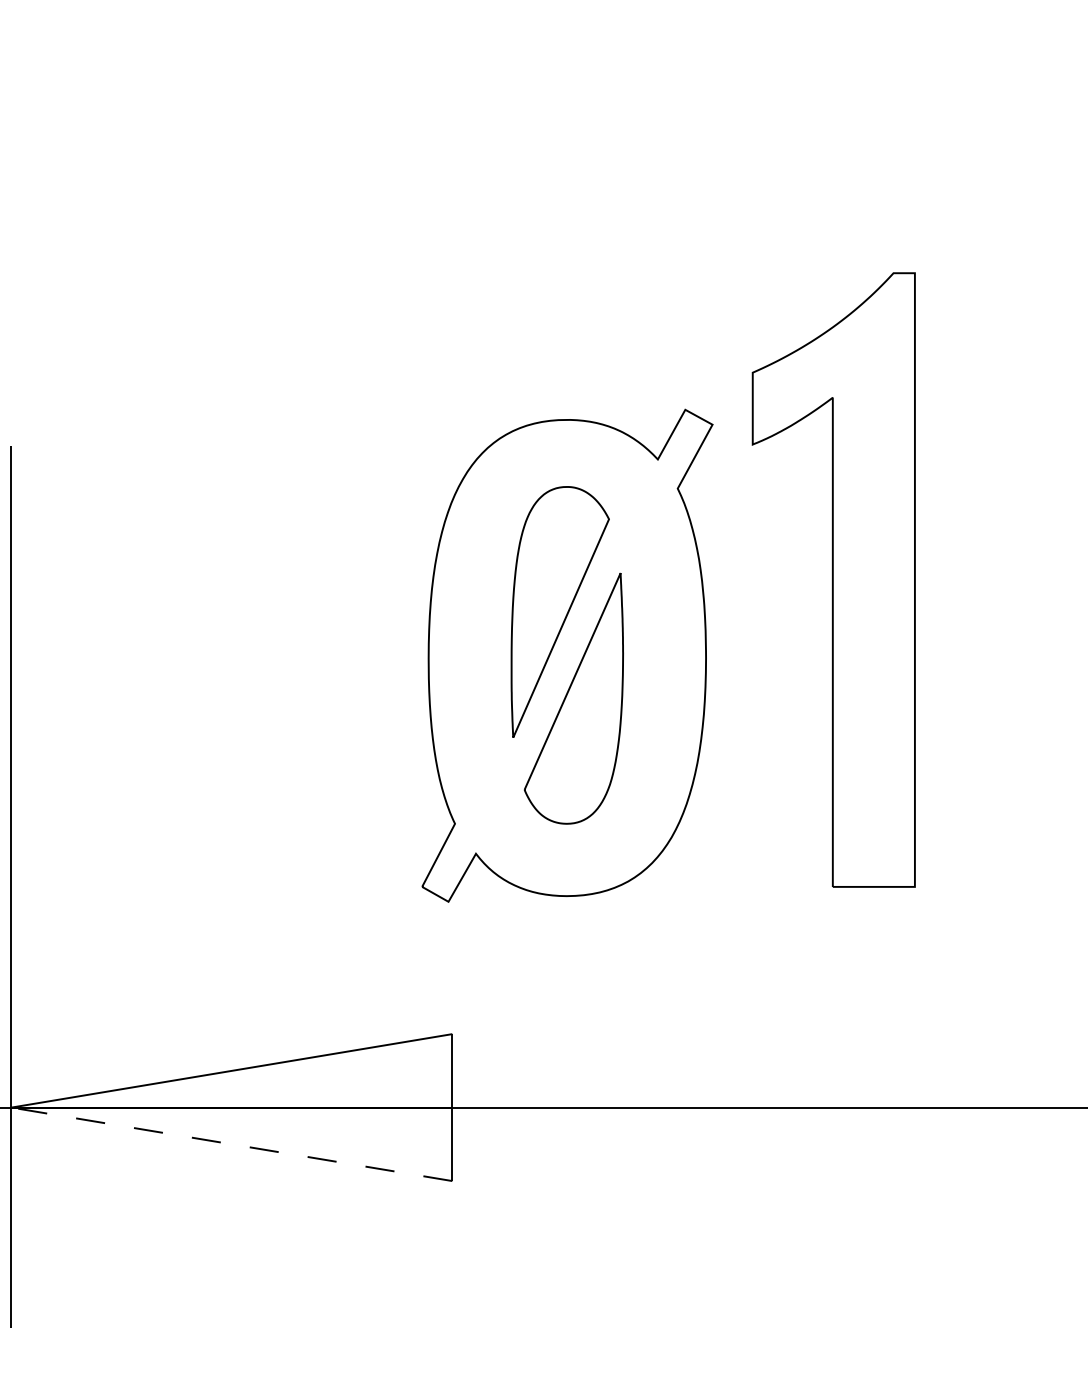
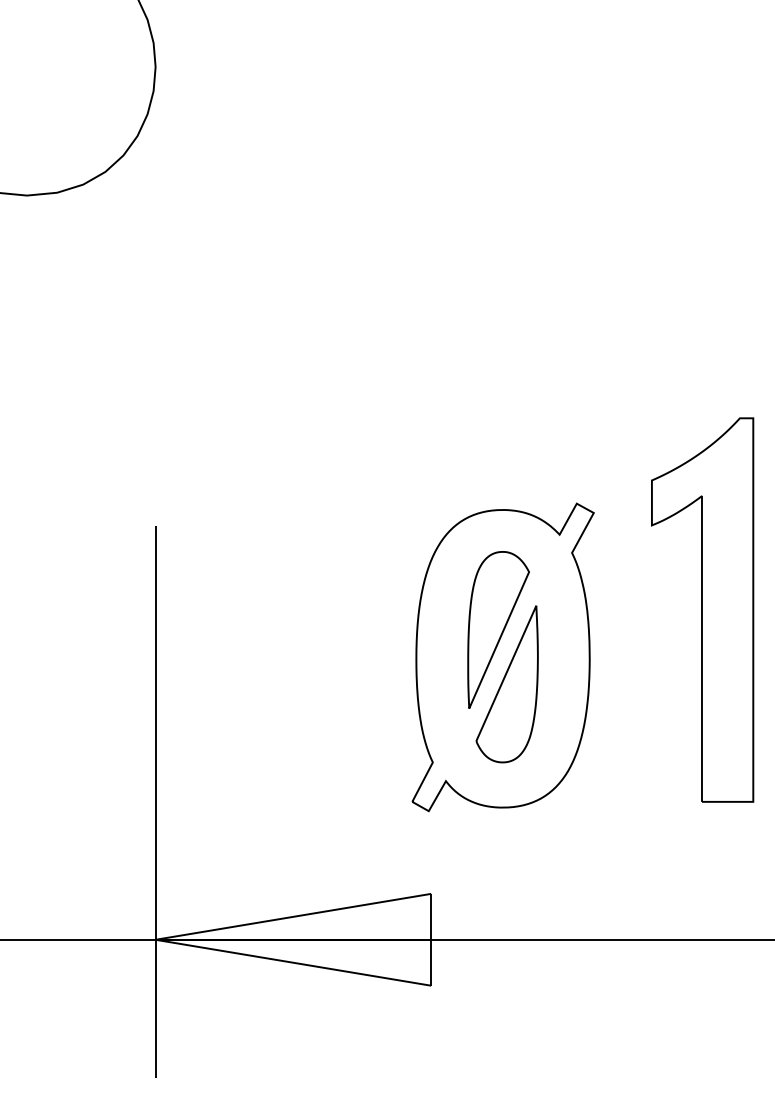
part: (833, 579) -> (702, 609), moved
line: (232, 1143) -> (293, 962), dashed -> solid

